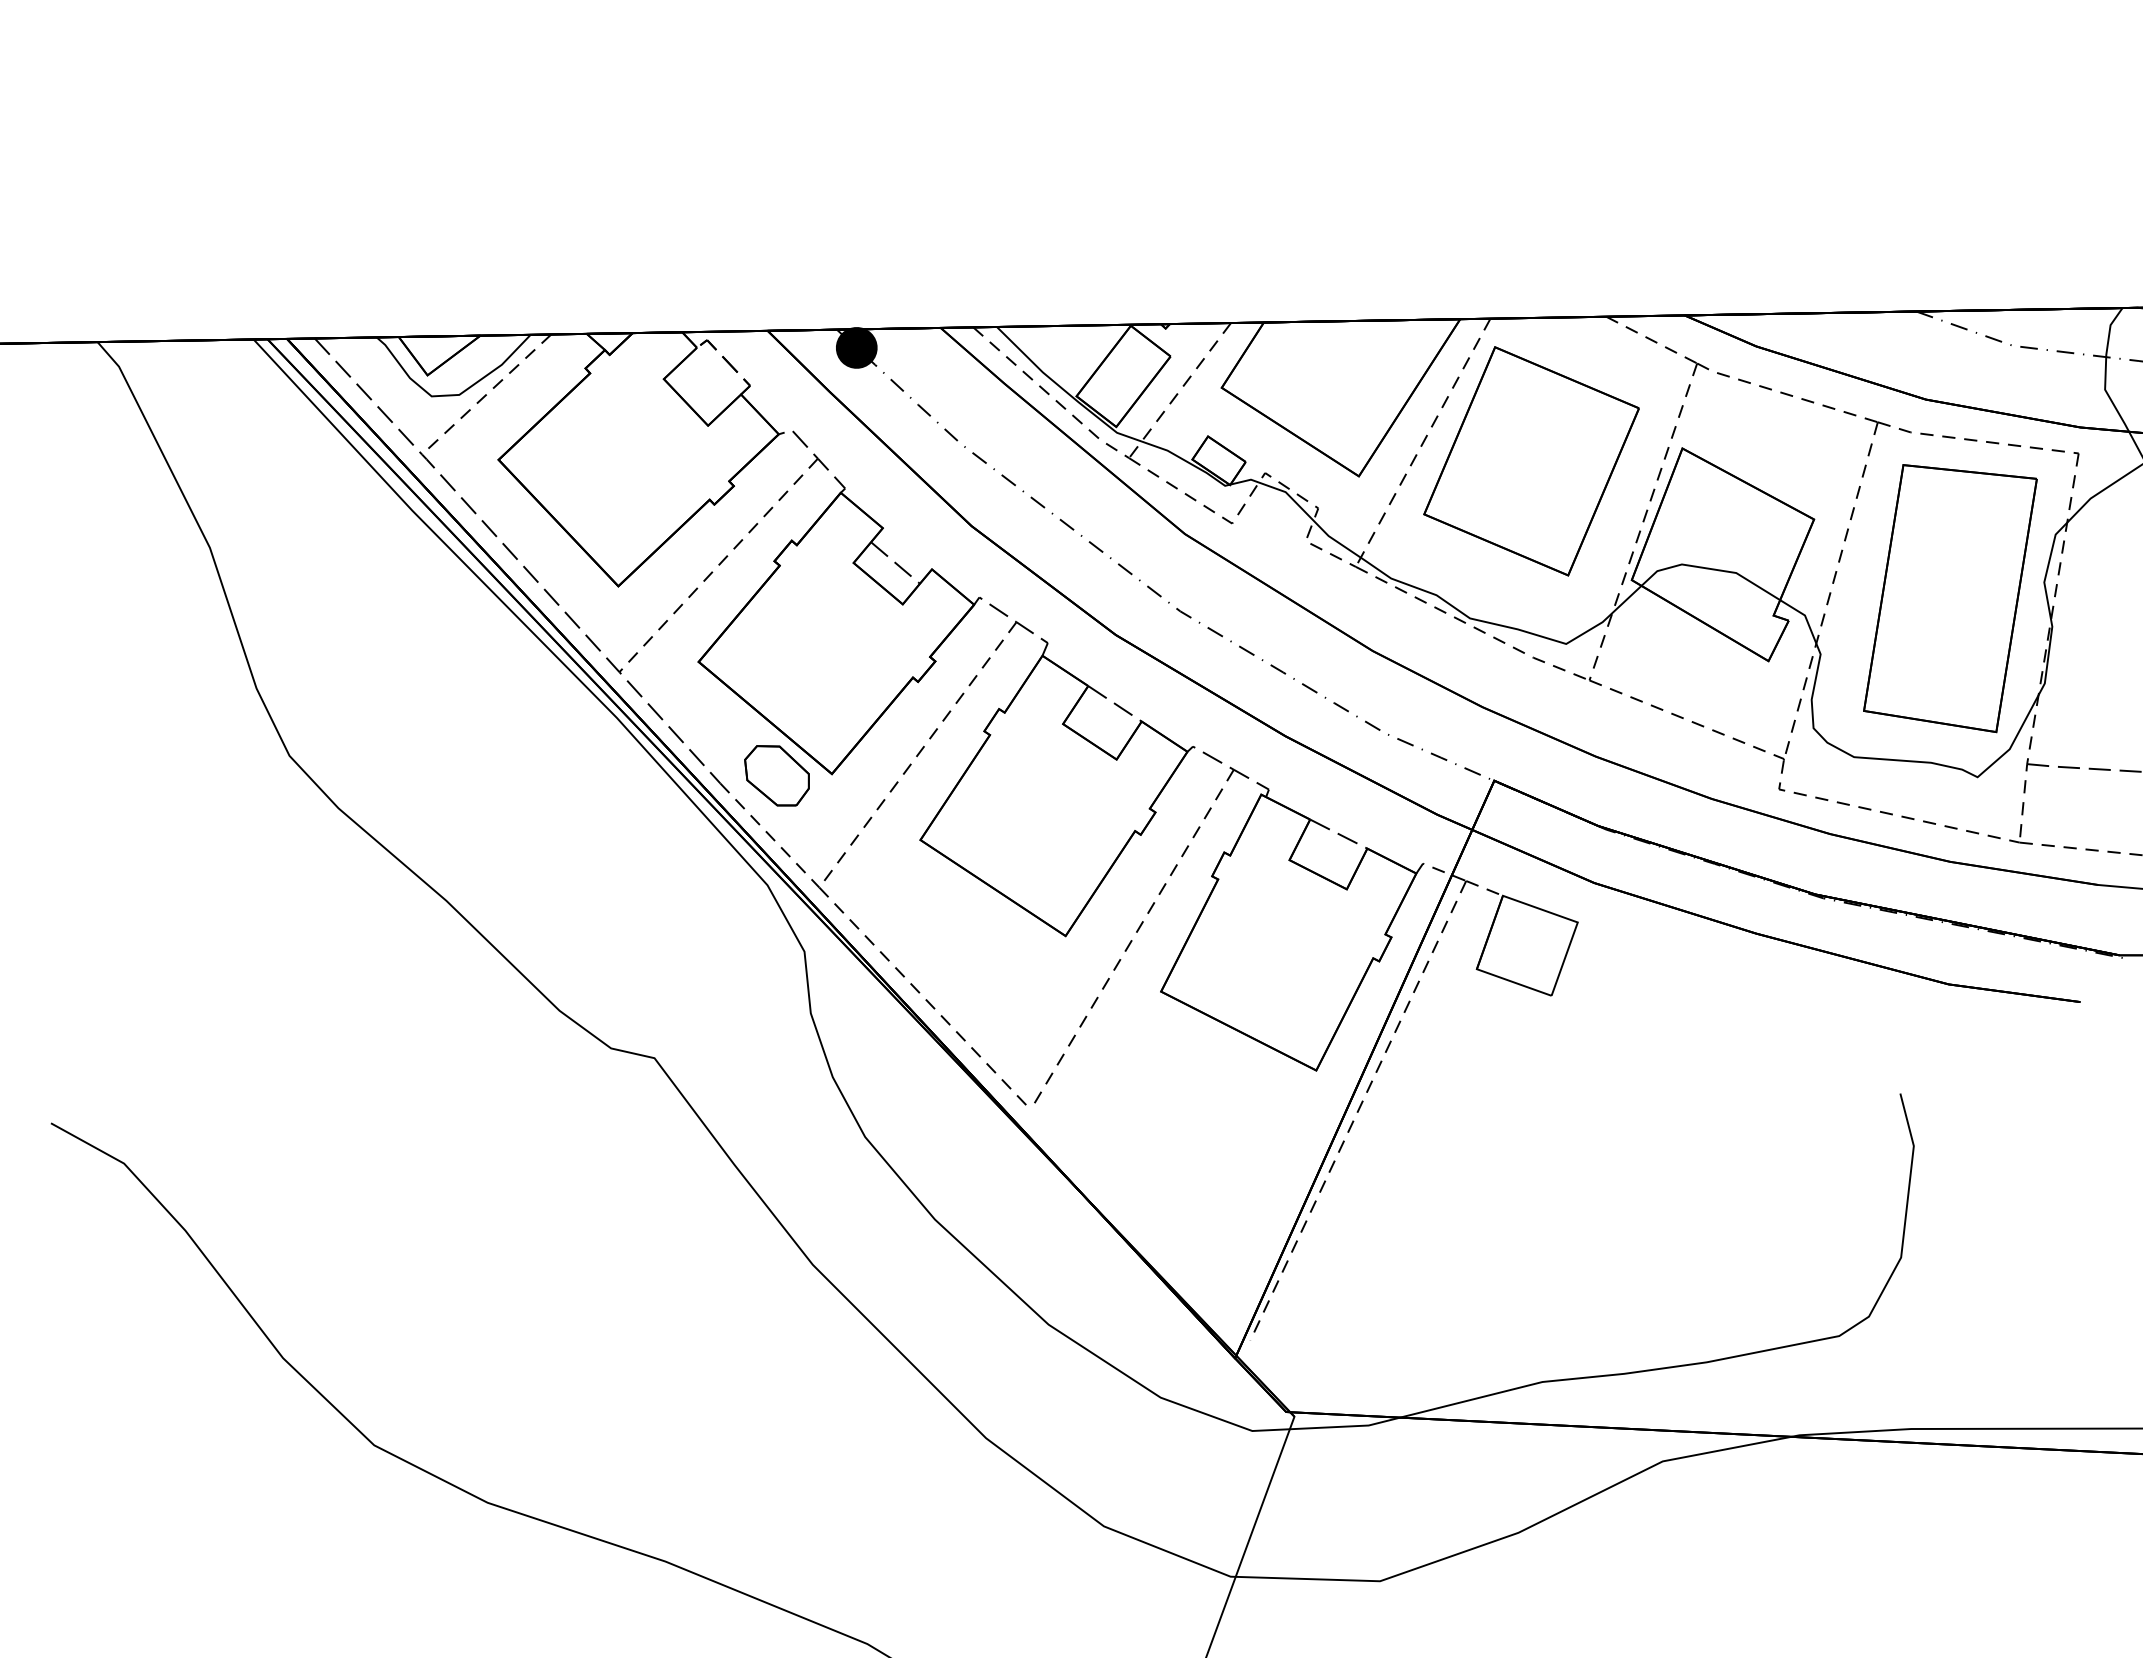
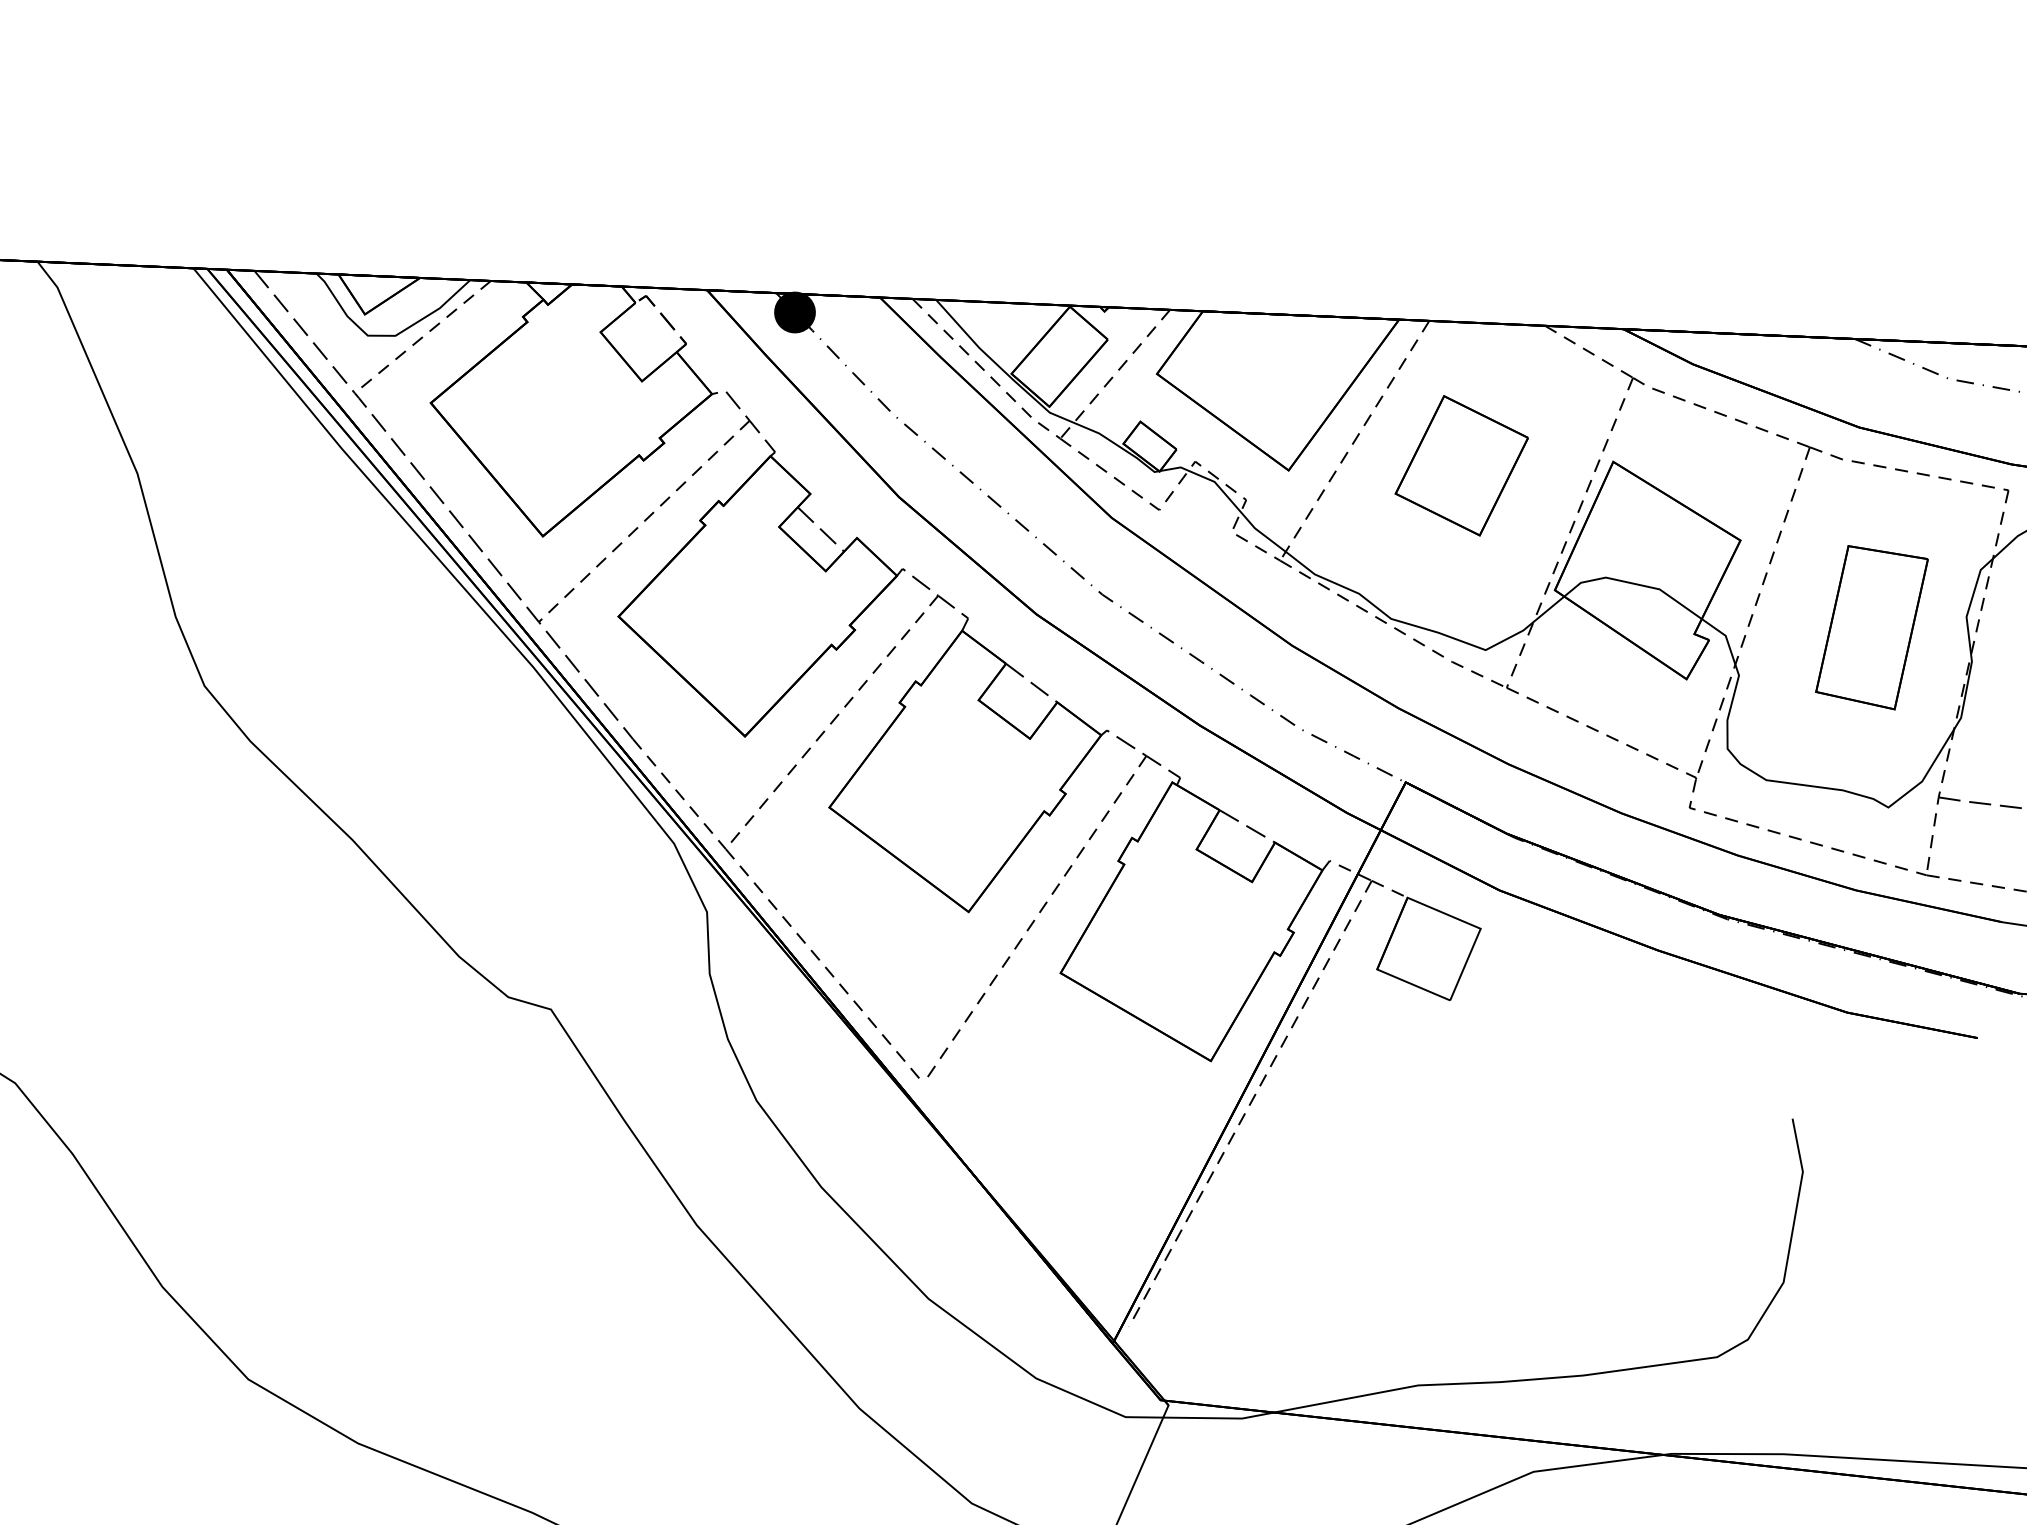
part: (1531, 461) -> (1461, 465), size x0.6
part: (1950, 598) -> (1871, 627), size x0.6
part: (776, 775) -> (689, 734), removed

